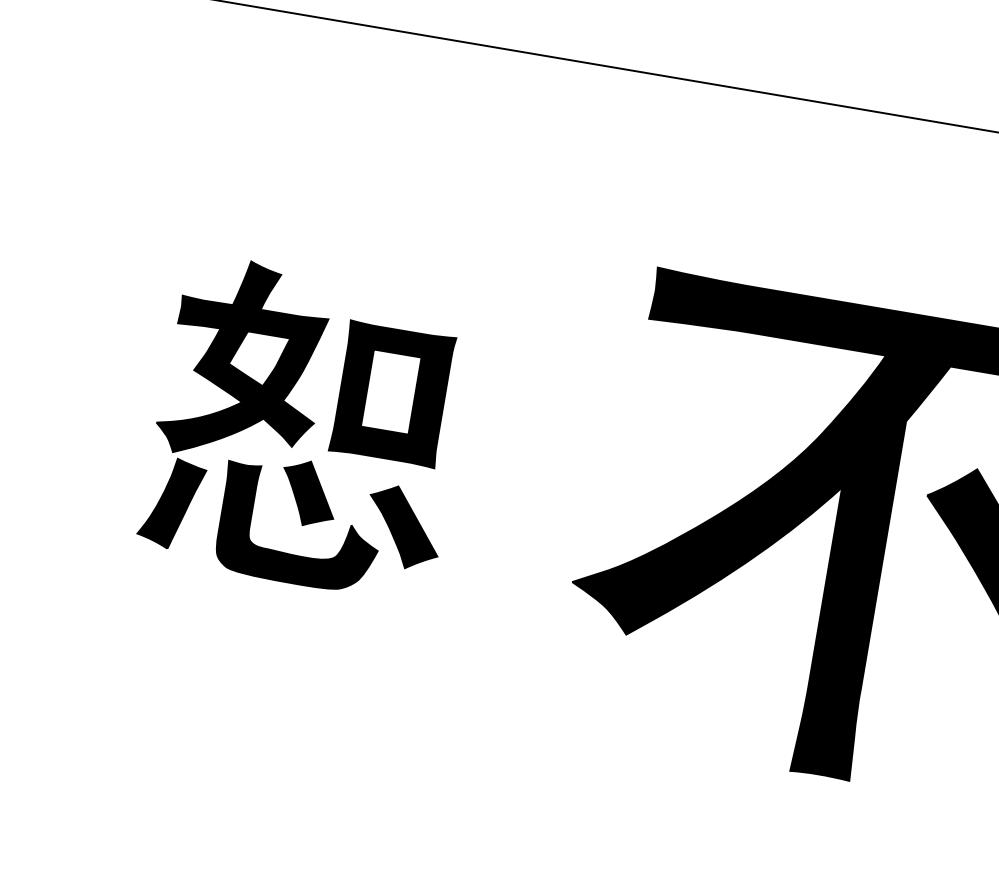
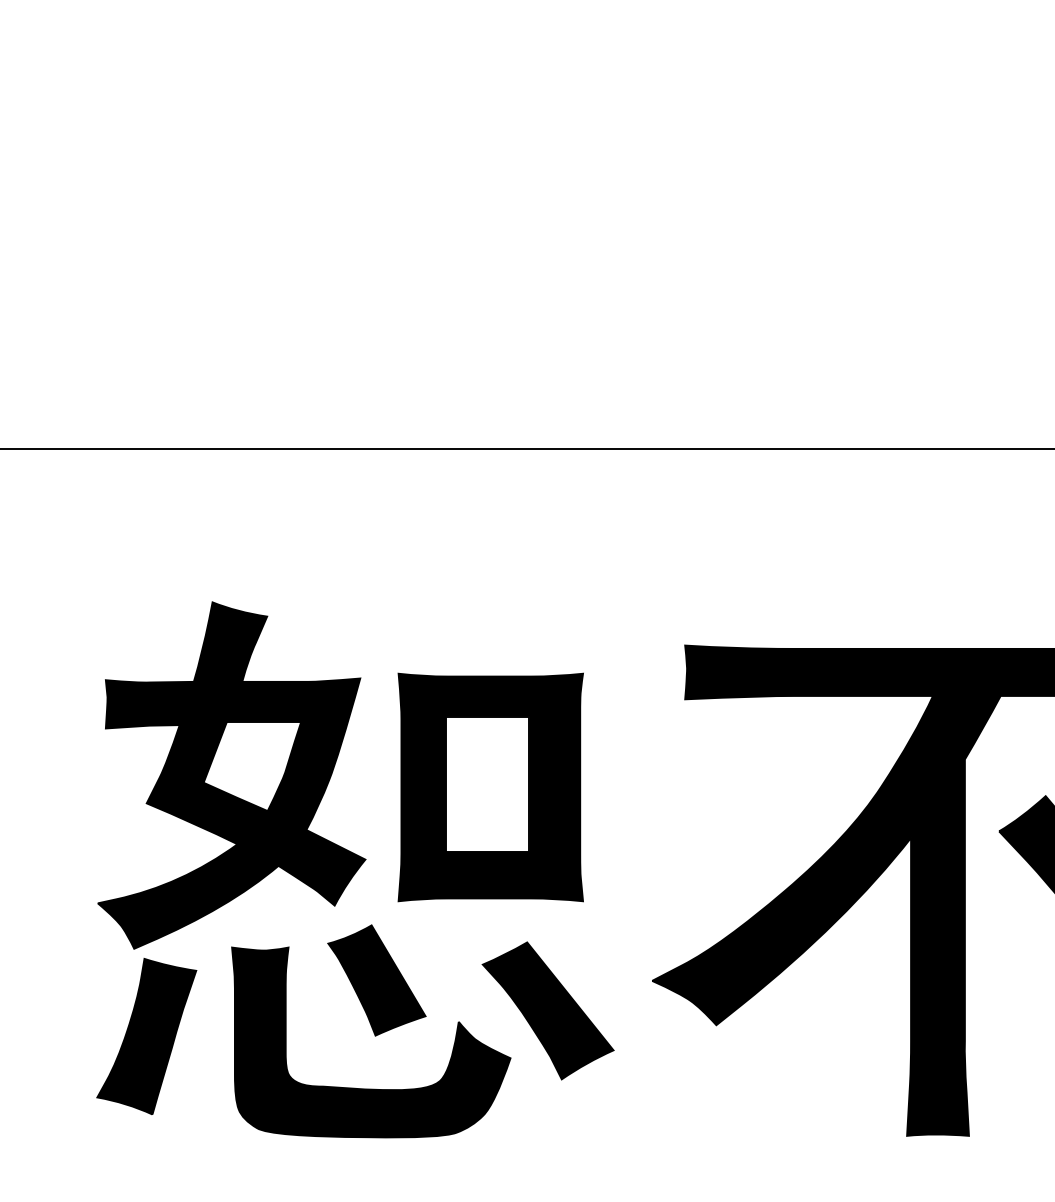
part: (307, 427) -> (355, 869), size x1.67

